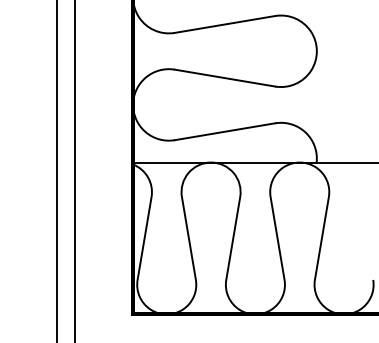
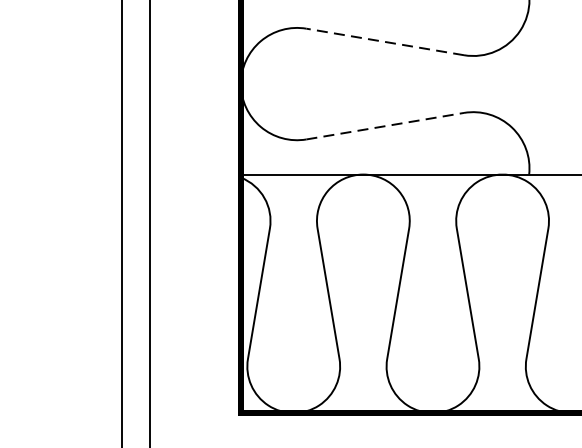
line: (225, 78) -> (386, 42), solid -> dashed
line: (225, 131) -> (386, 125), solid -> dashed

